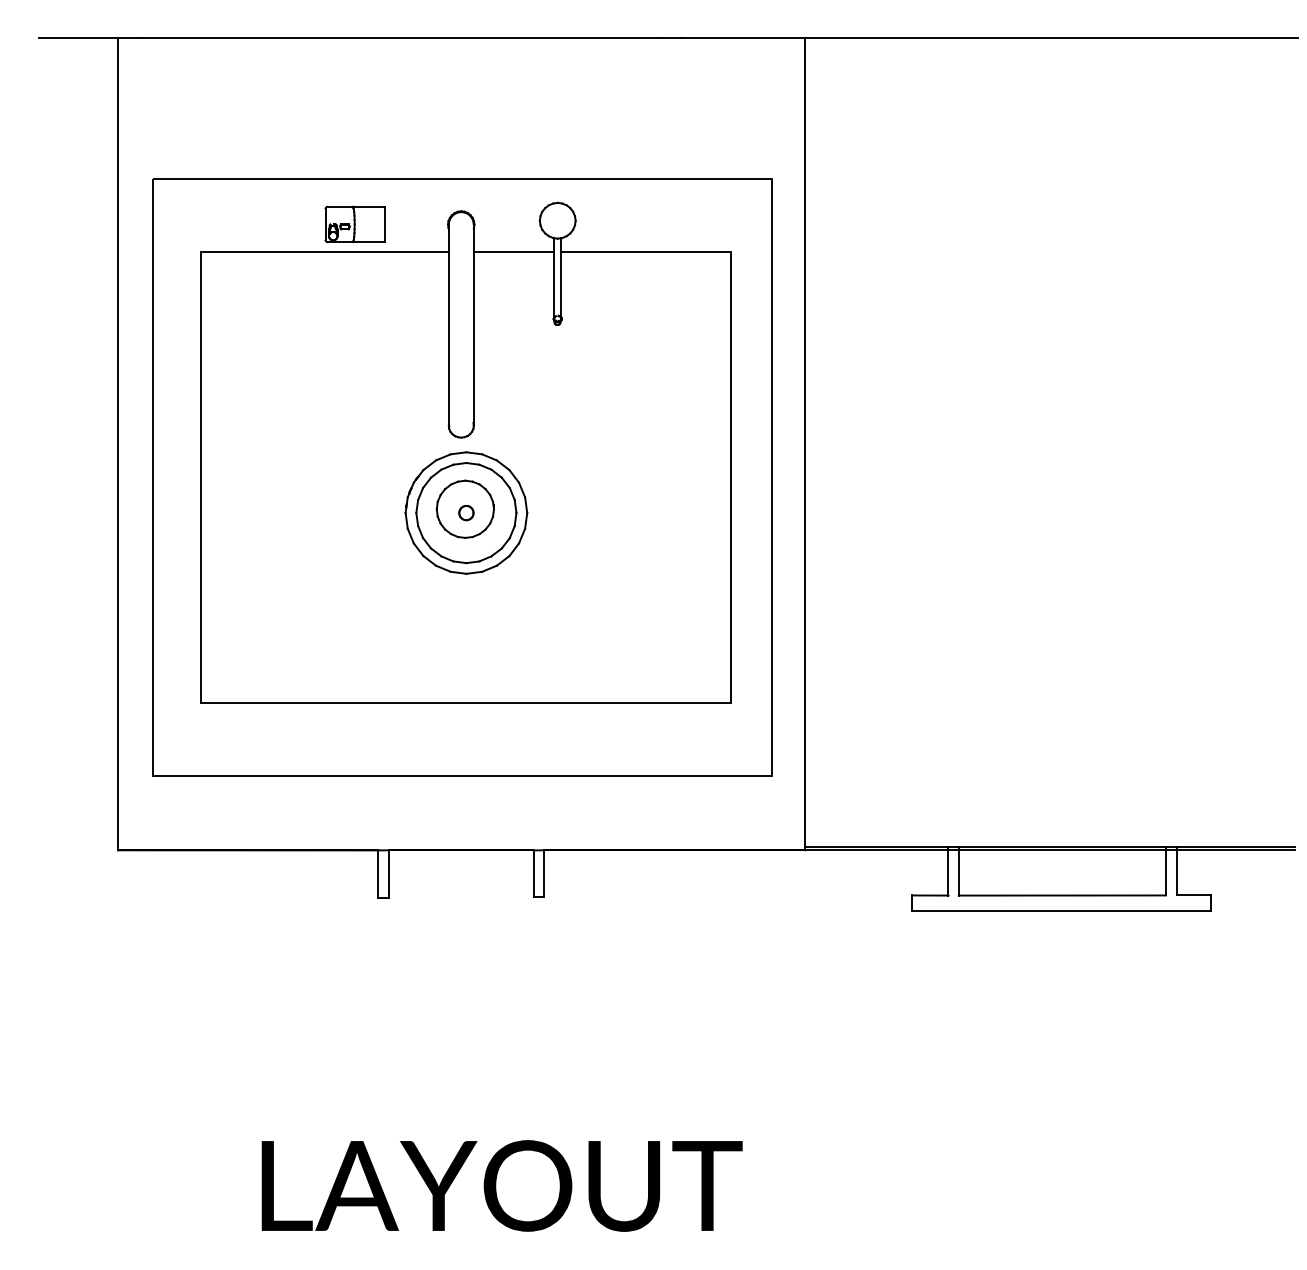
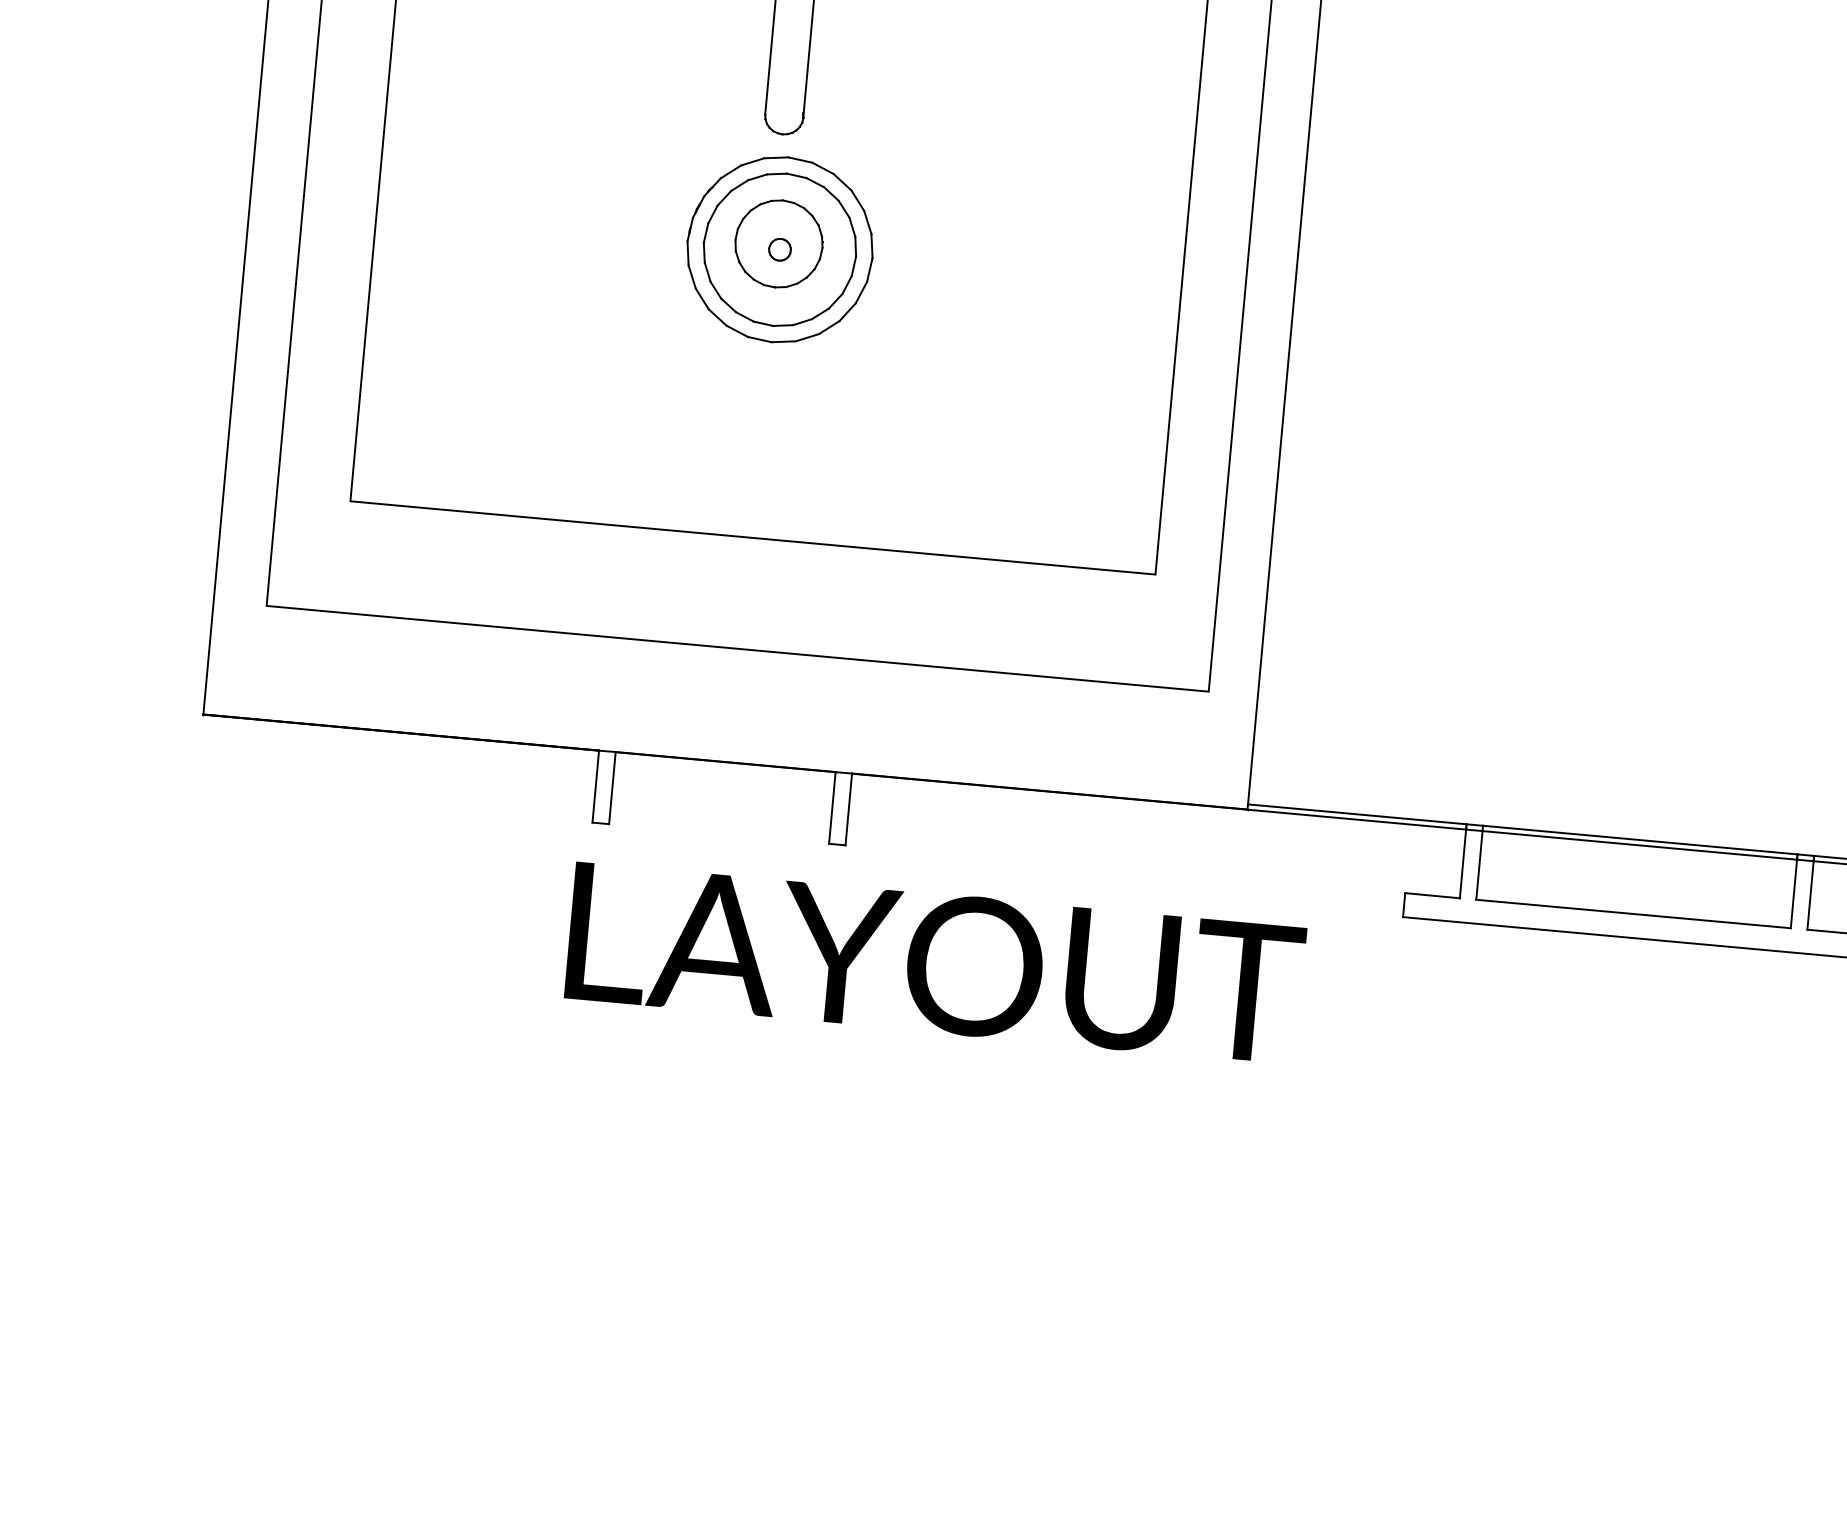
text: (501, 1185) -> (934, 962), moved

